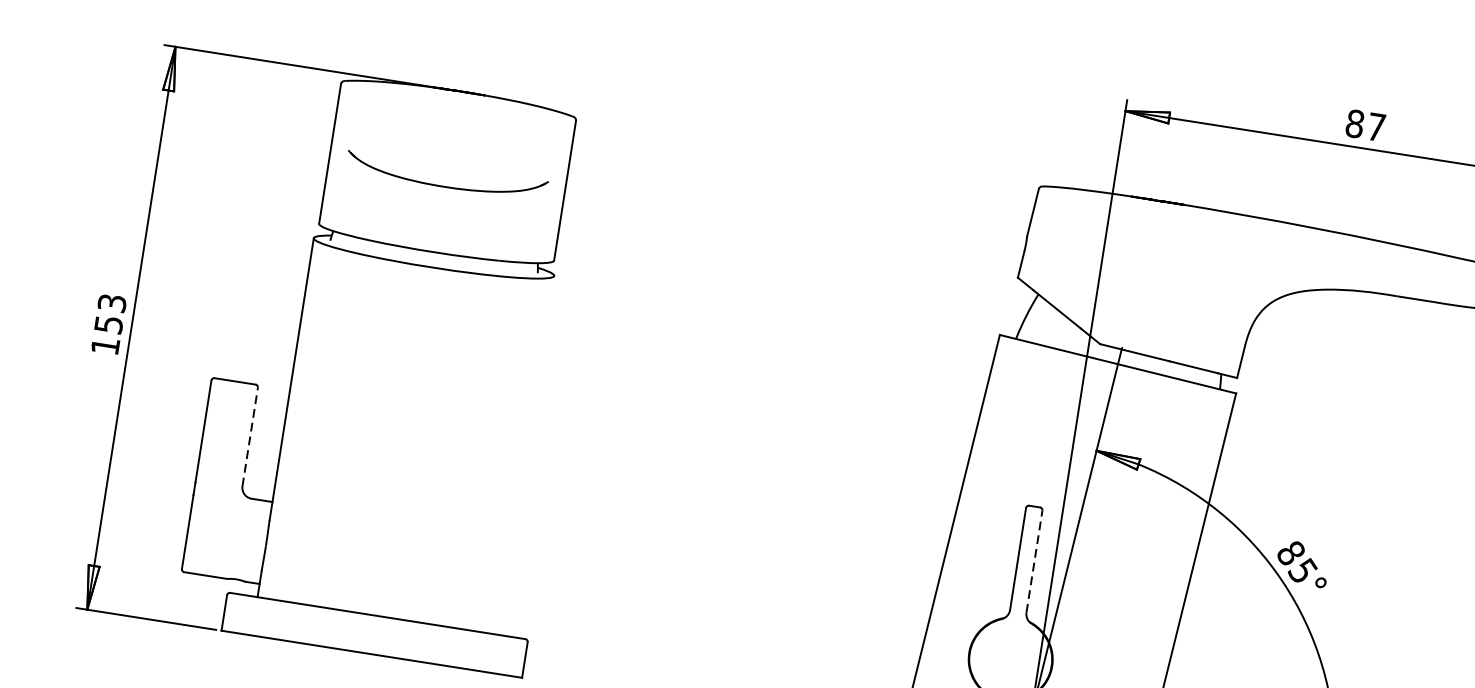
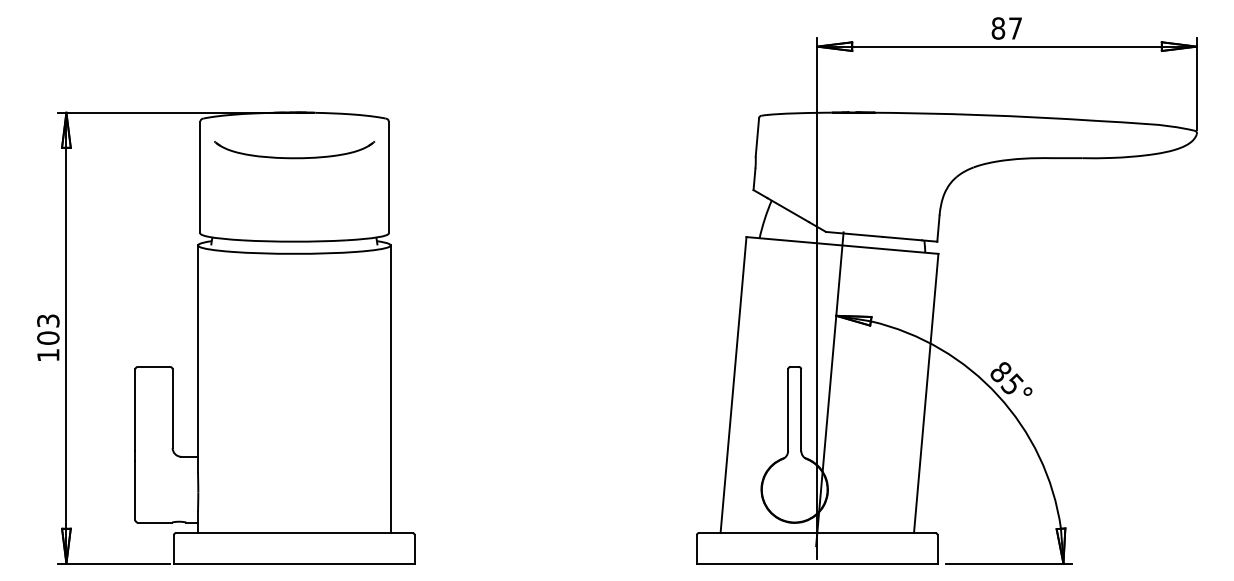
part: (445, 186) -> (294, 157), moved
text: (109, 323) -> (48, 337), 153 -> 103
line: (250, 436) -> (172, 408), dashed -> solid
line: (525, 455) -> (390, 389), added
line: (1034, 562) -> (801, 410), dashed -> solid

